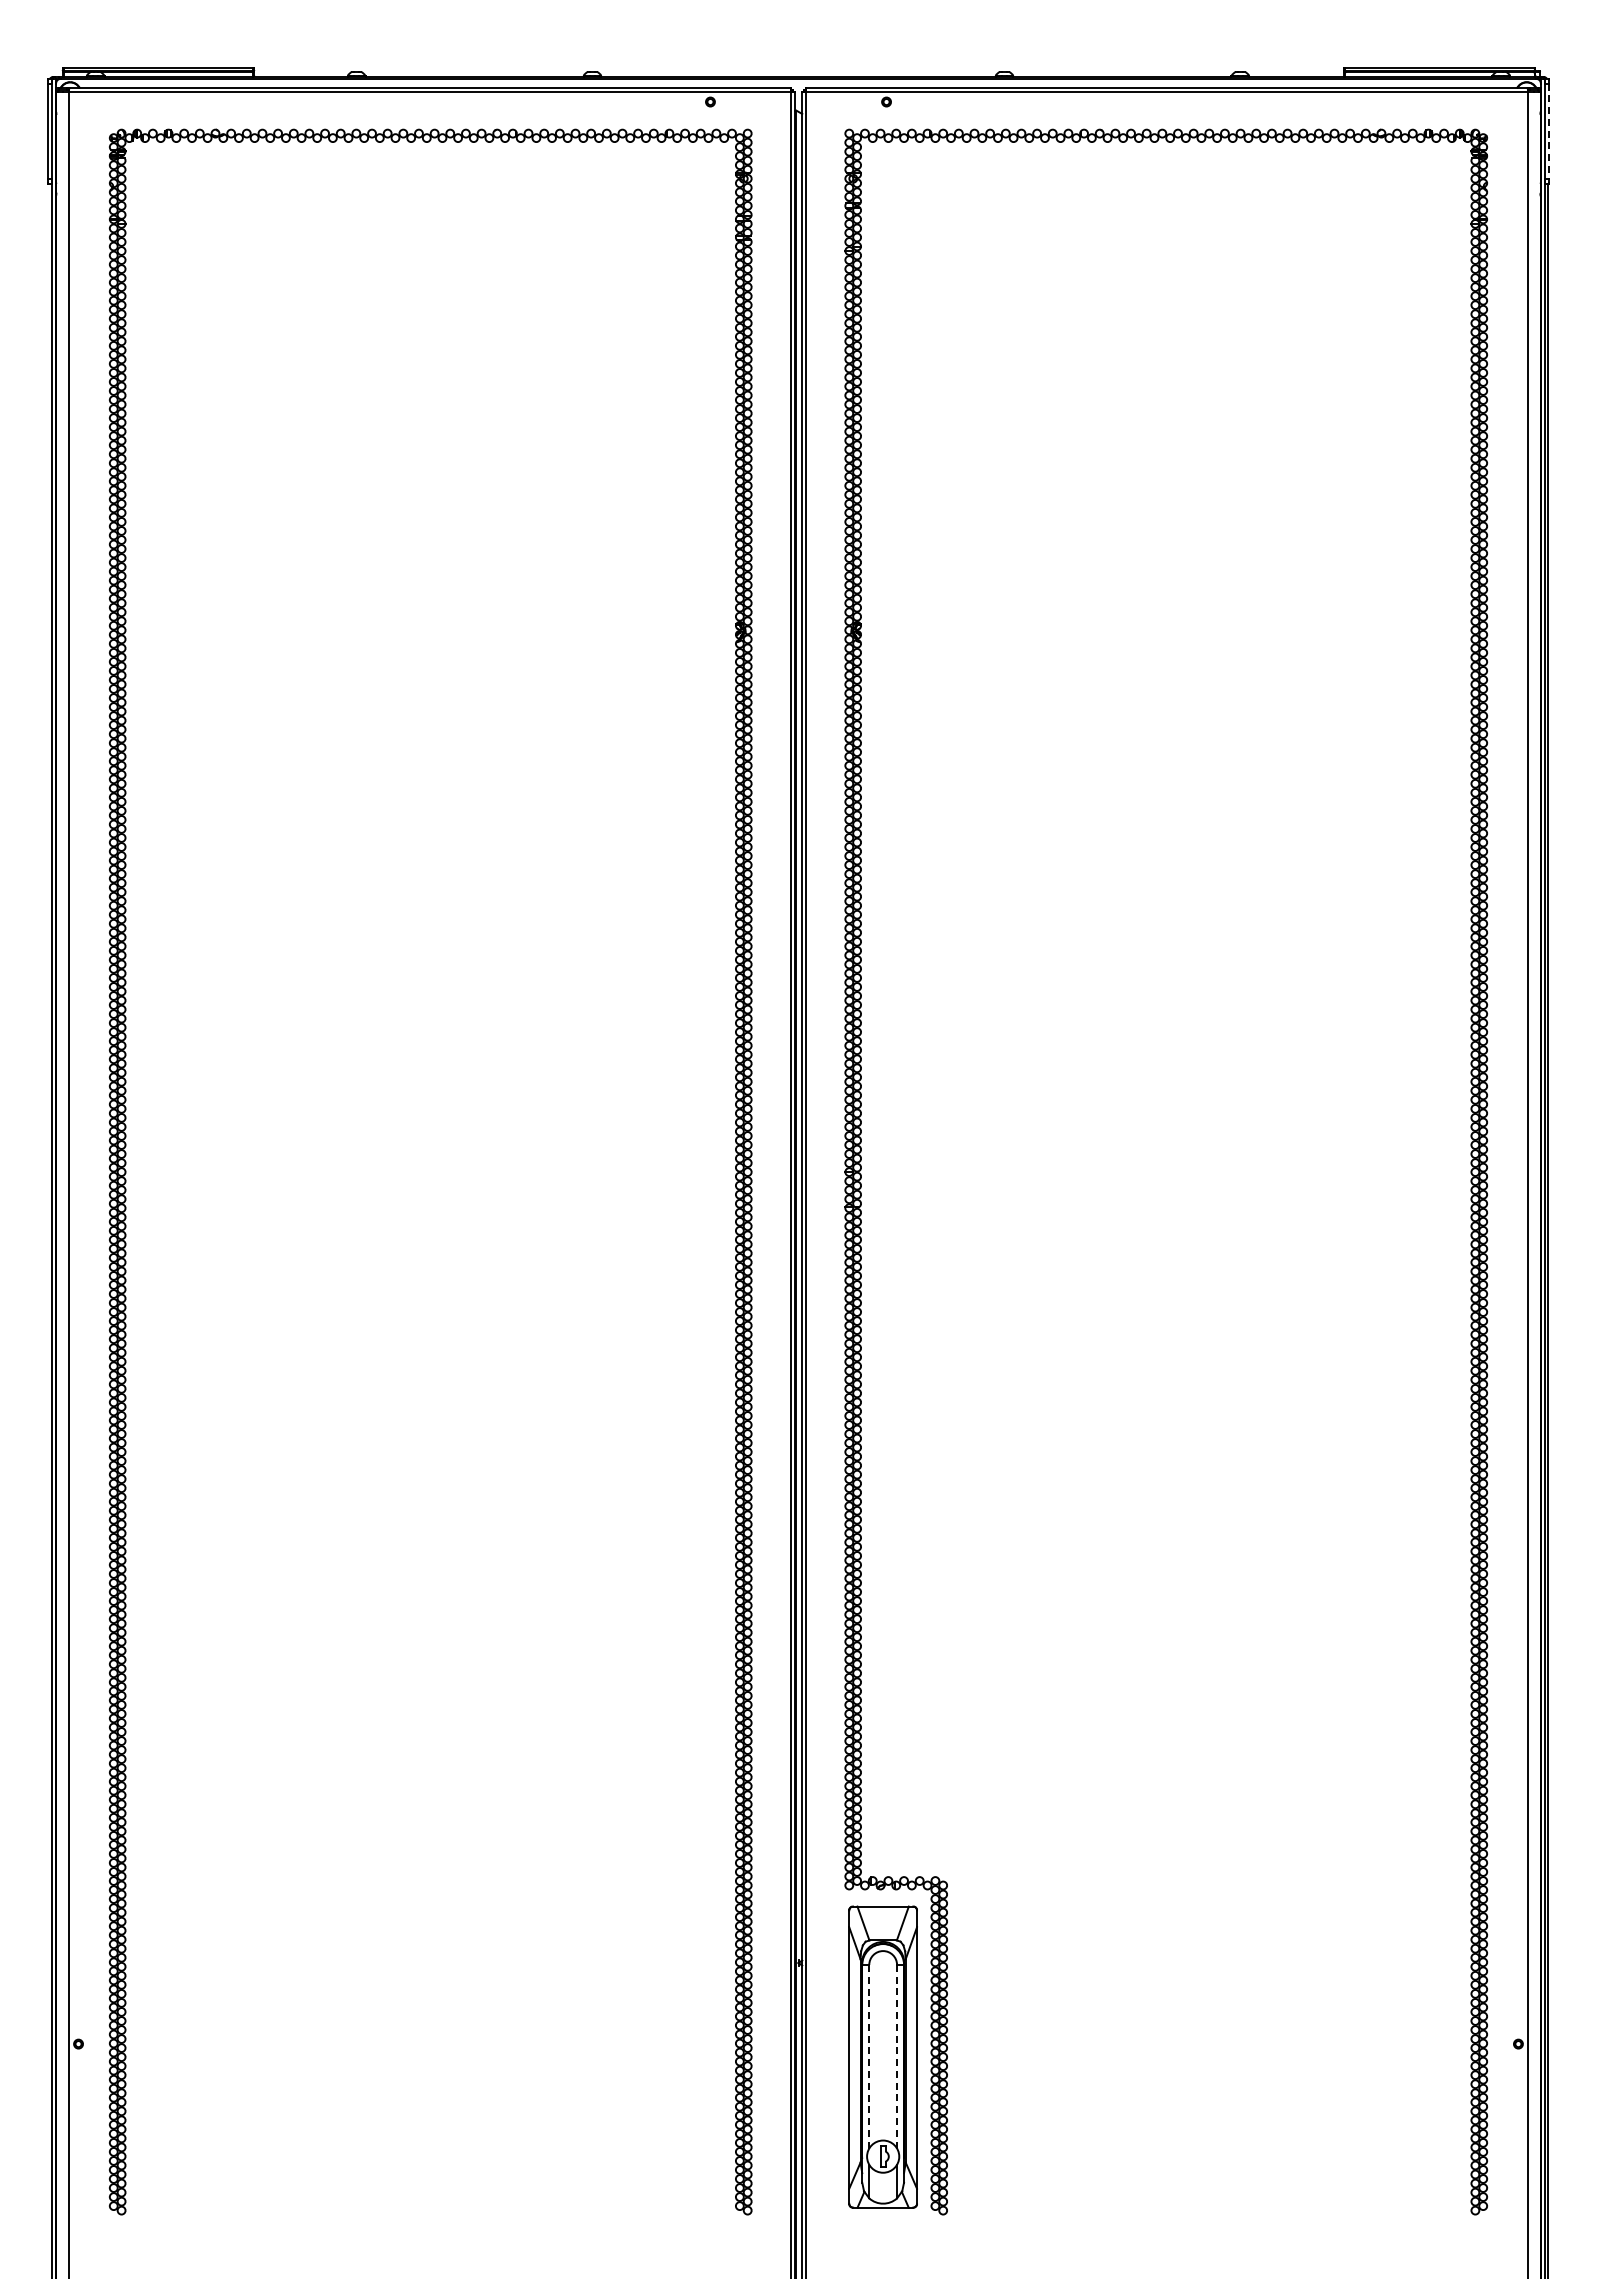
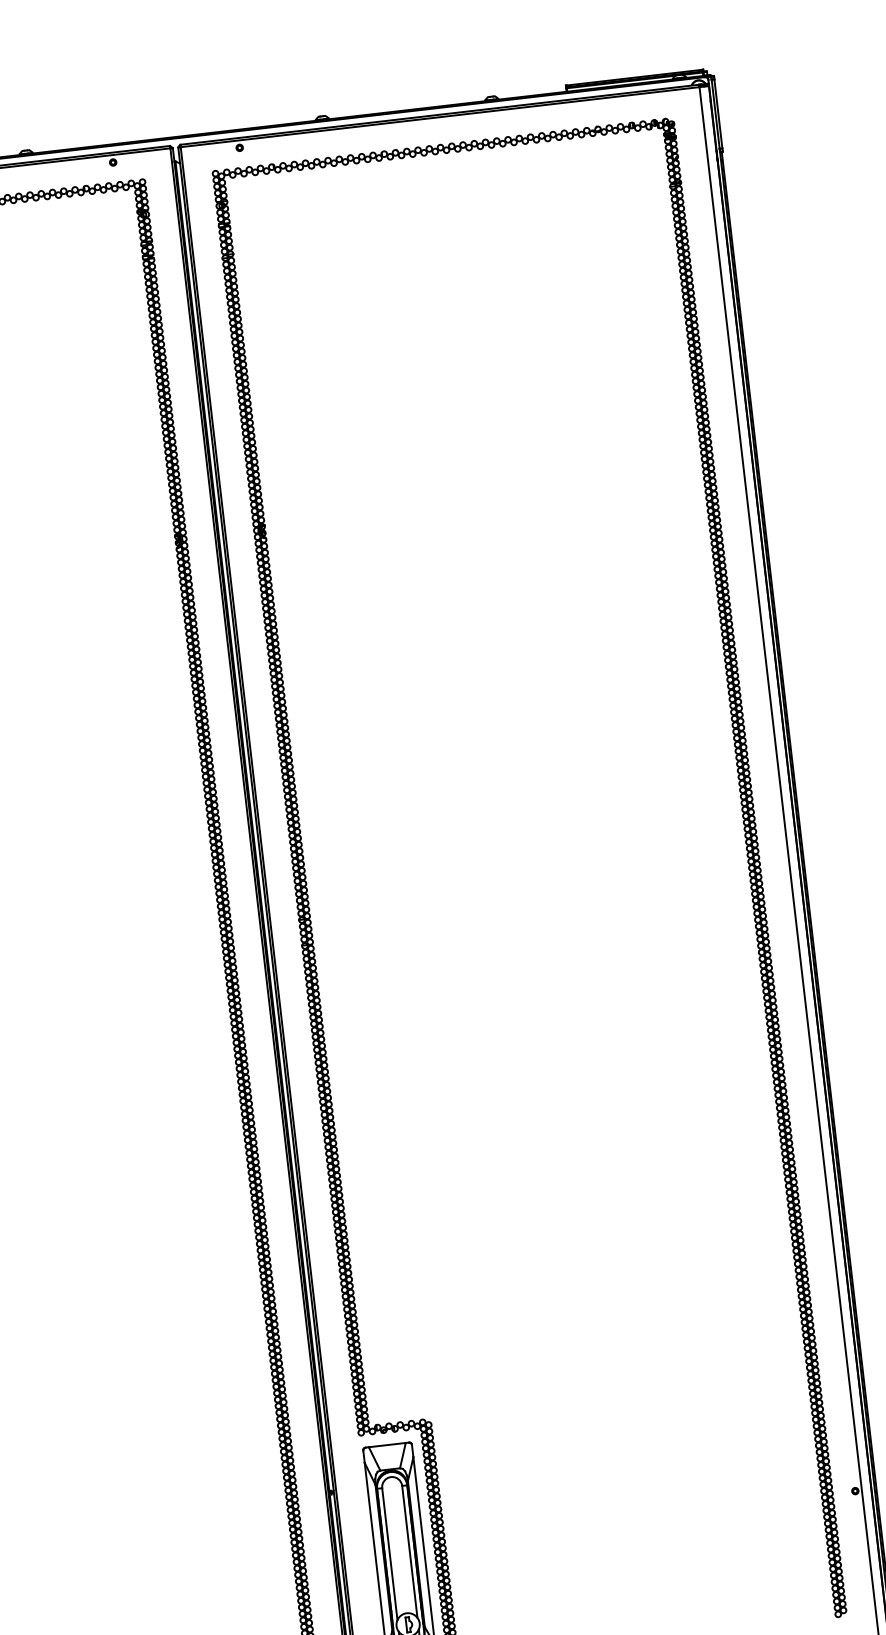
line: (1549, 131) -> (718, 113), dashed -> solid
line: (869, 2056) -> (389, 1553), dashed -> solid
line: (897, 2056) -> (410, 1551), dashed -> solid

